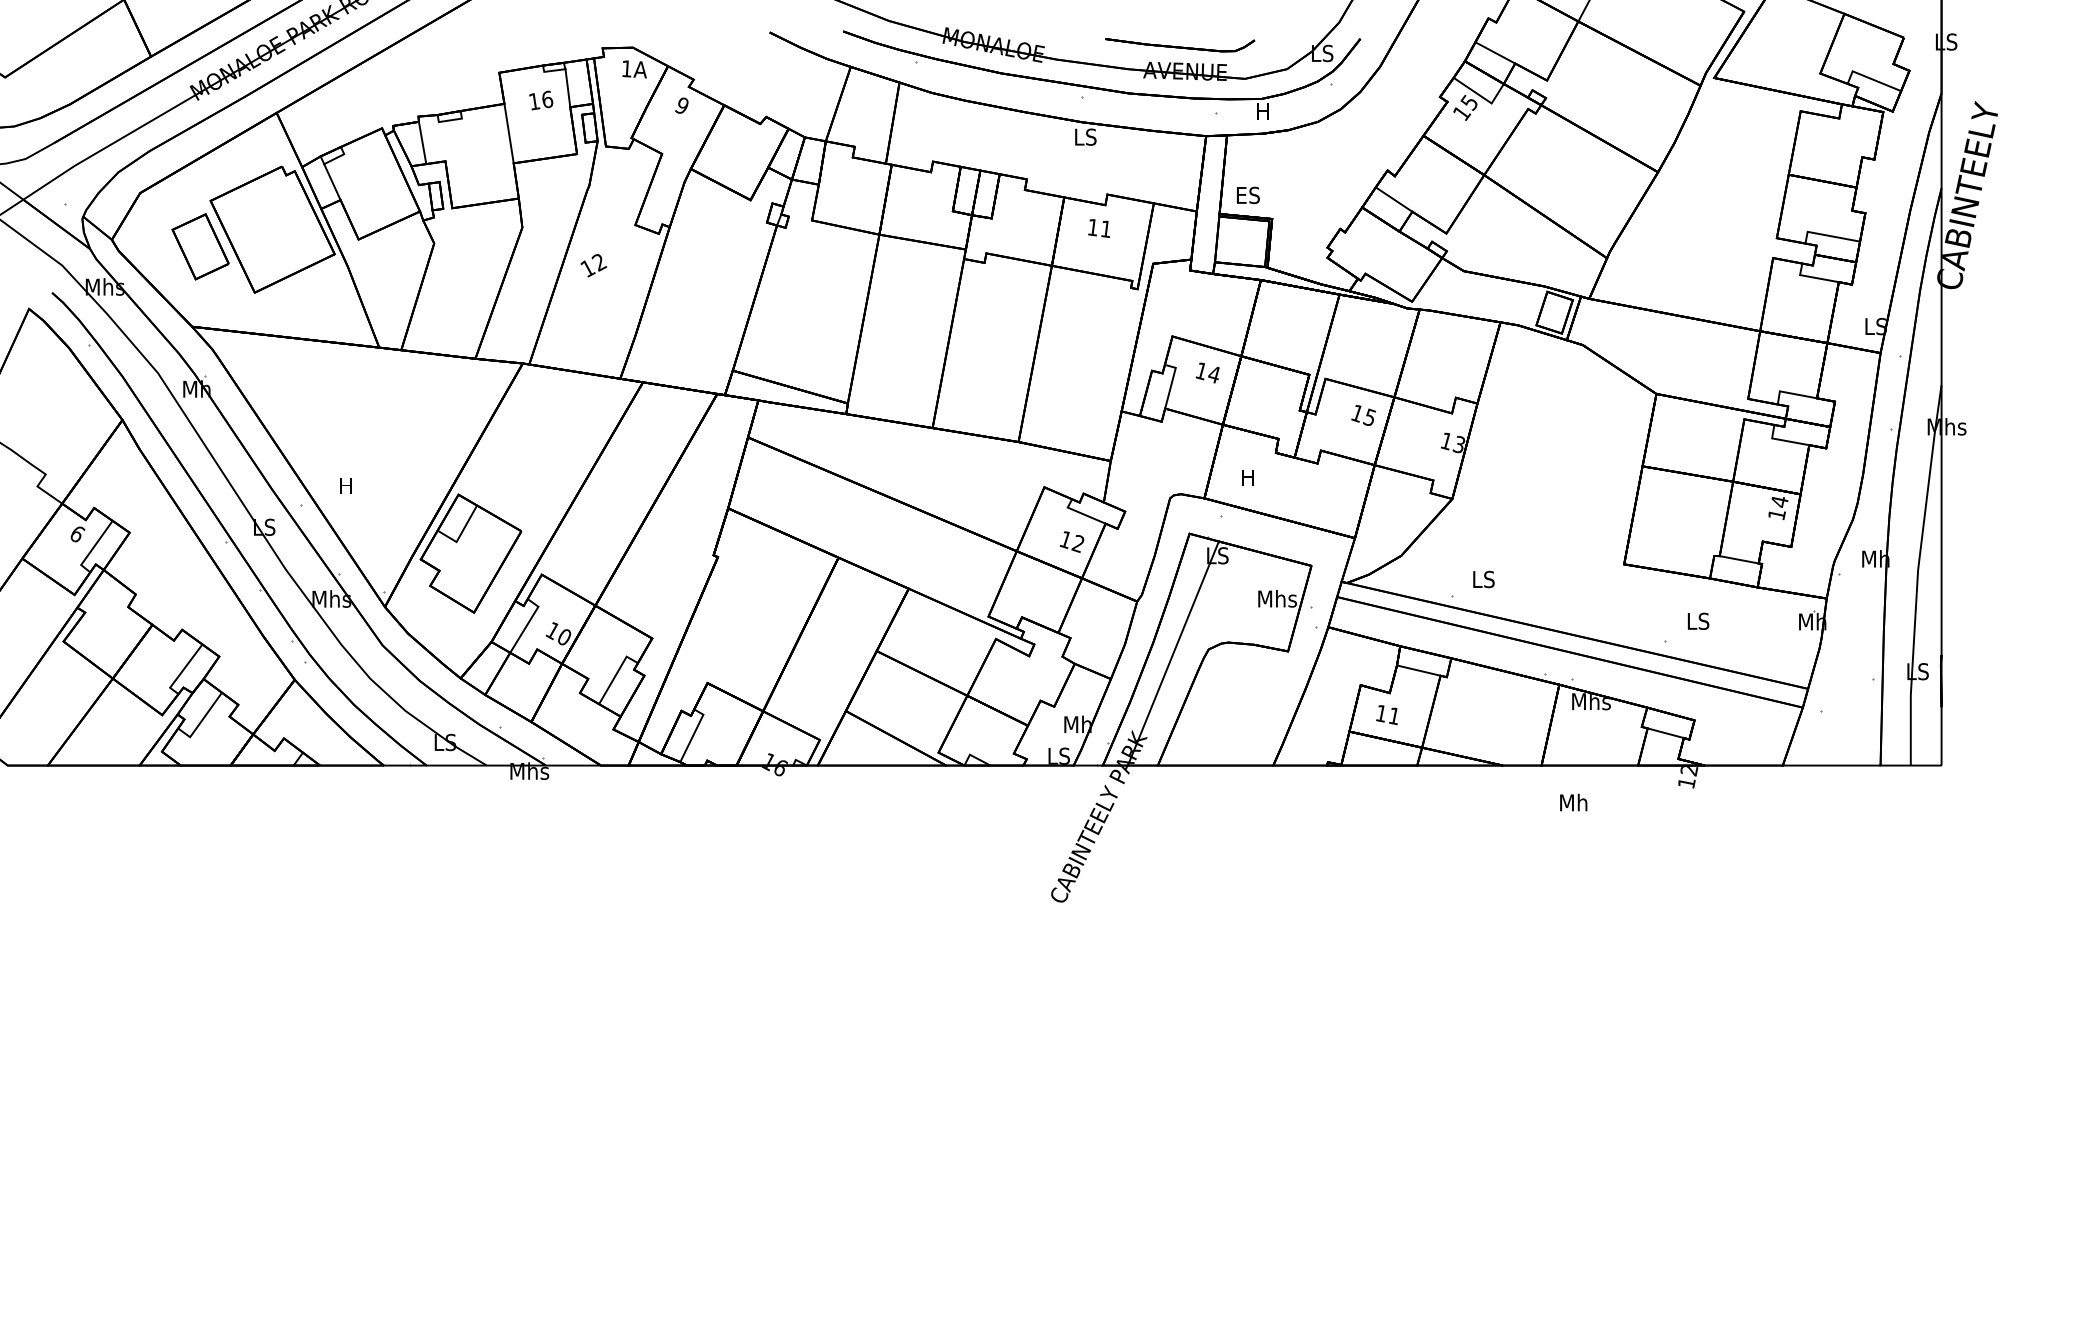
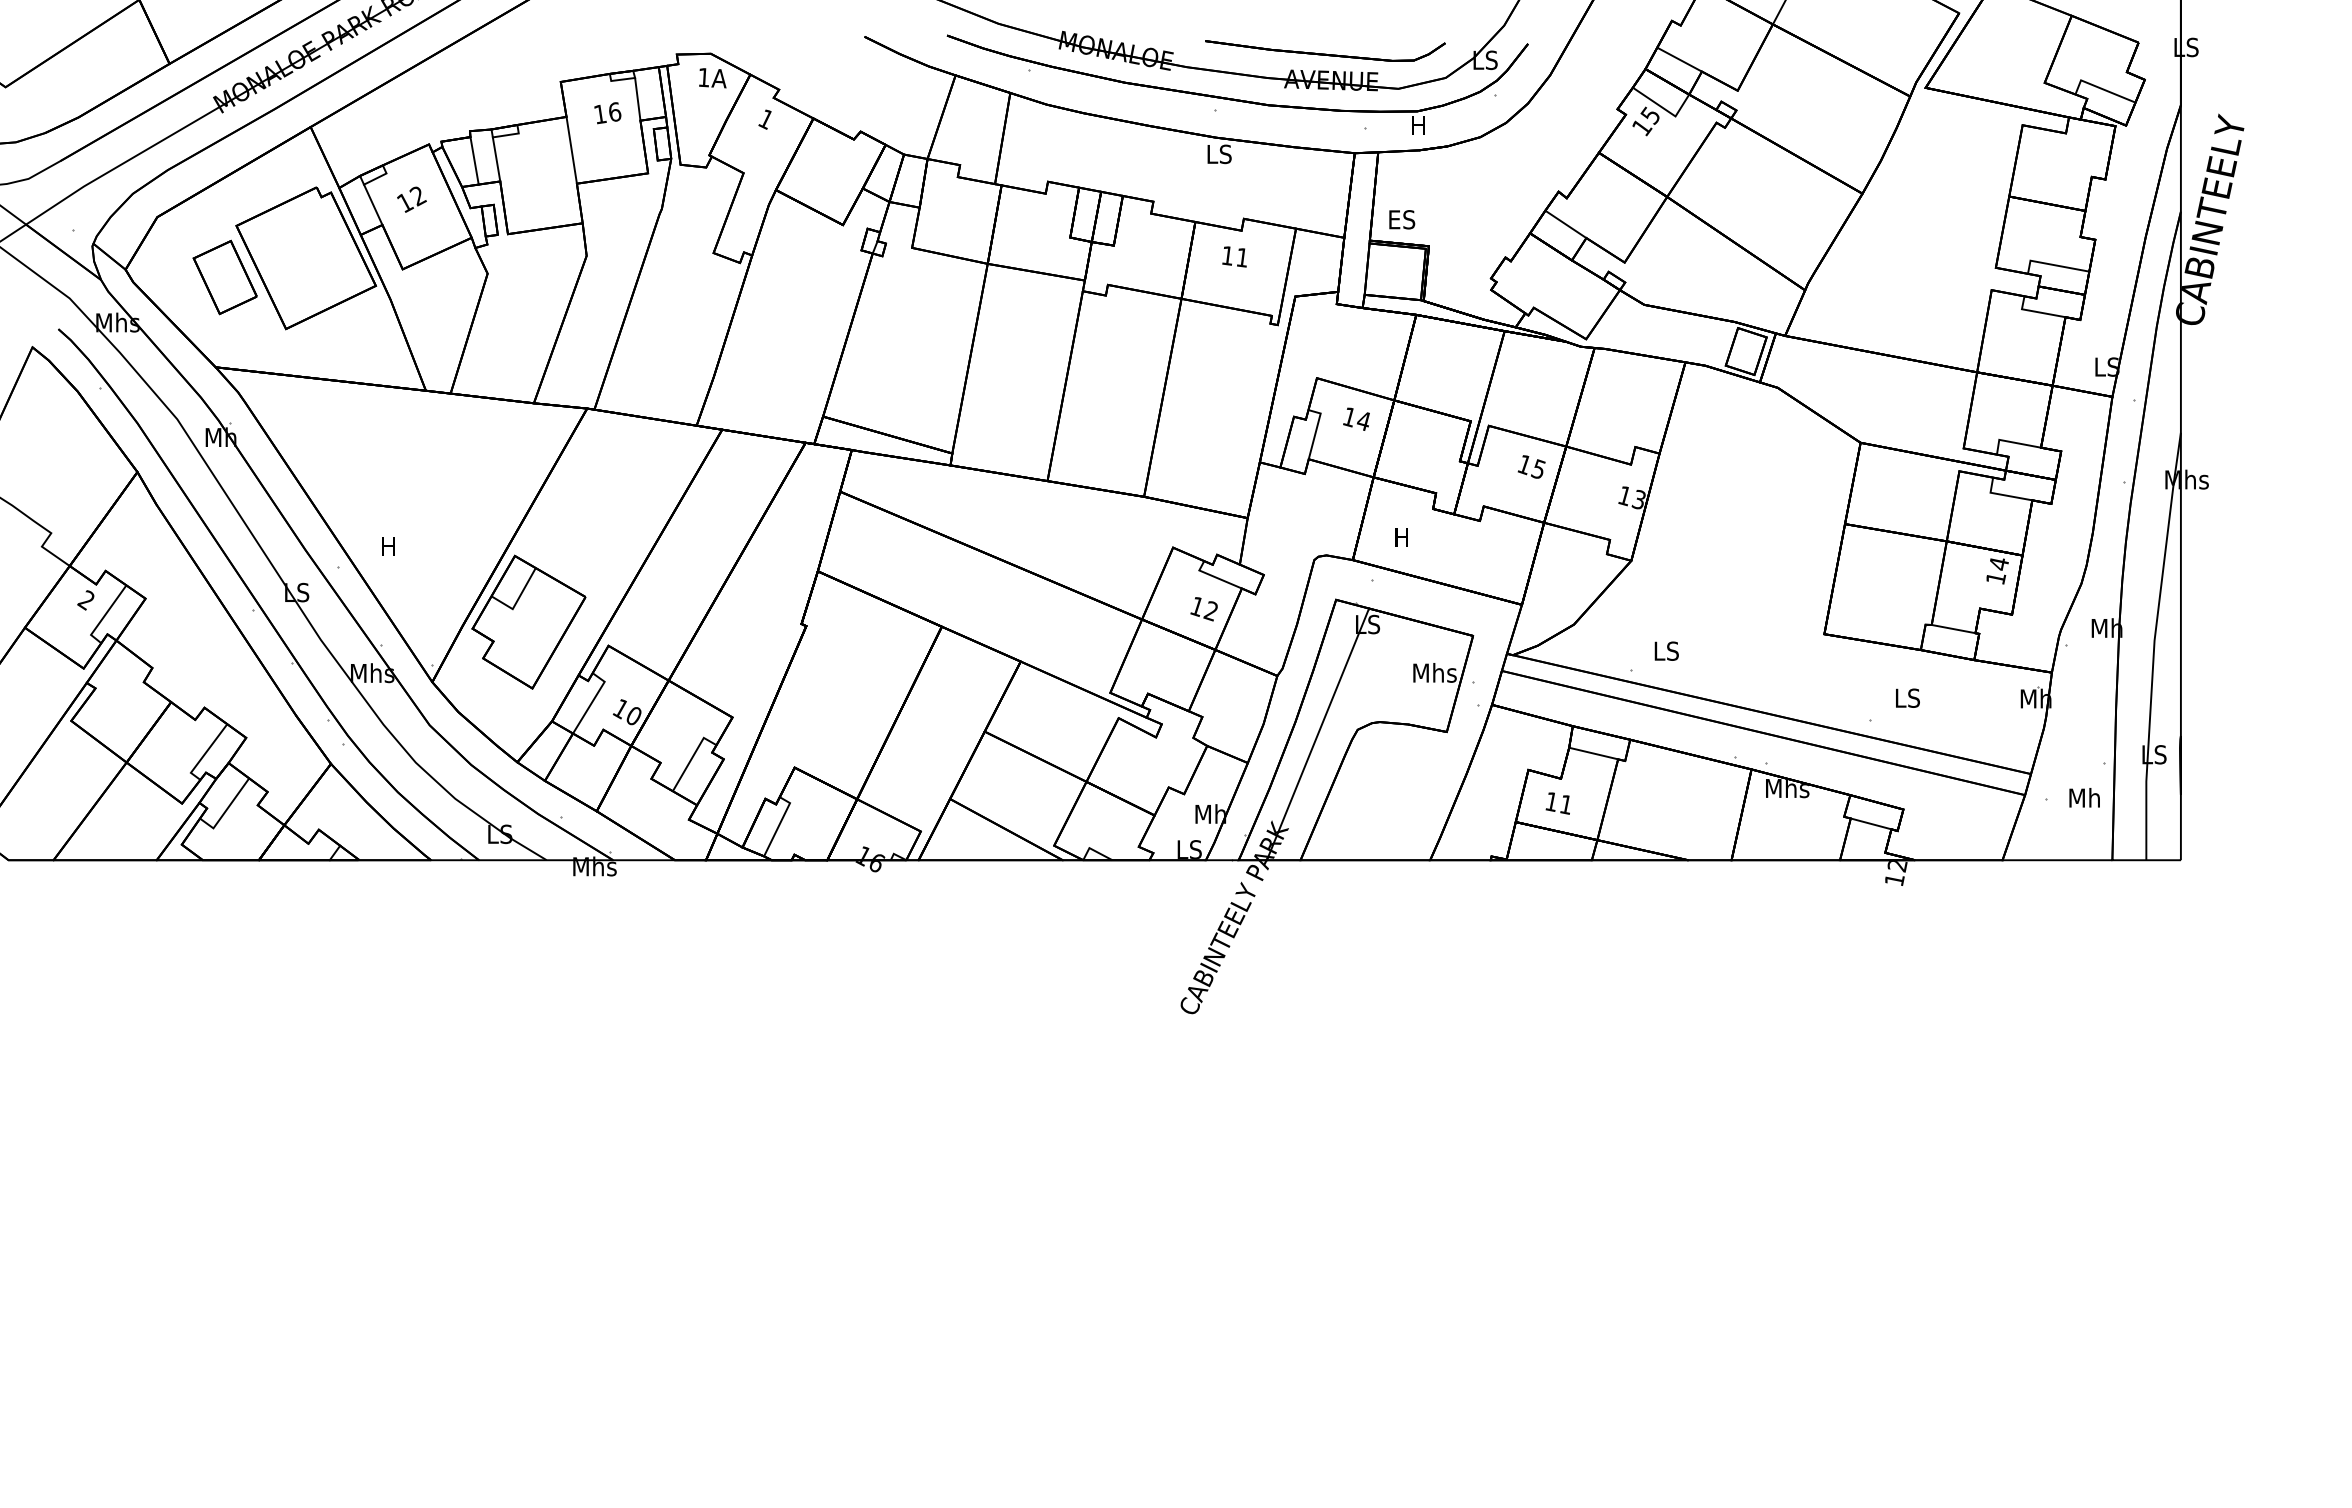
part: (1180, 44) -> (1325, 50), size x1.43
text: (681, 106) -> (765, 119), 9 -> 1
line: (442, 141) -> (496, 159), added
text: (593, 265) -> (411, 199), moved
text: (77, 534) -> (86, 600), 6 -> 2
text: (1573, 802) -> (2084, 797), moved

